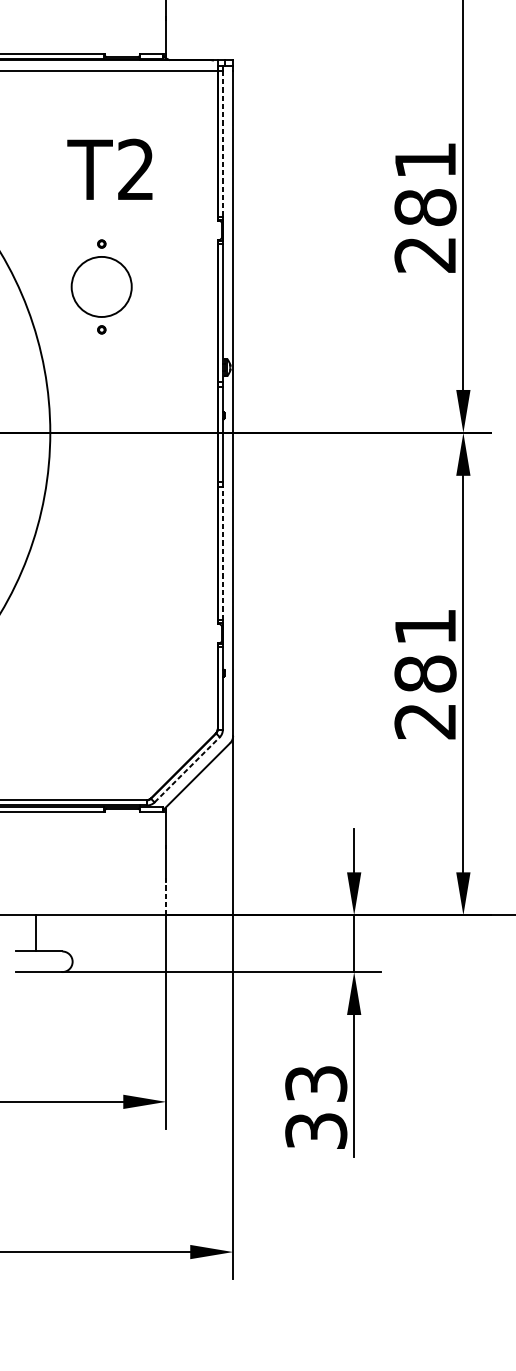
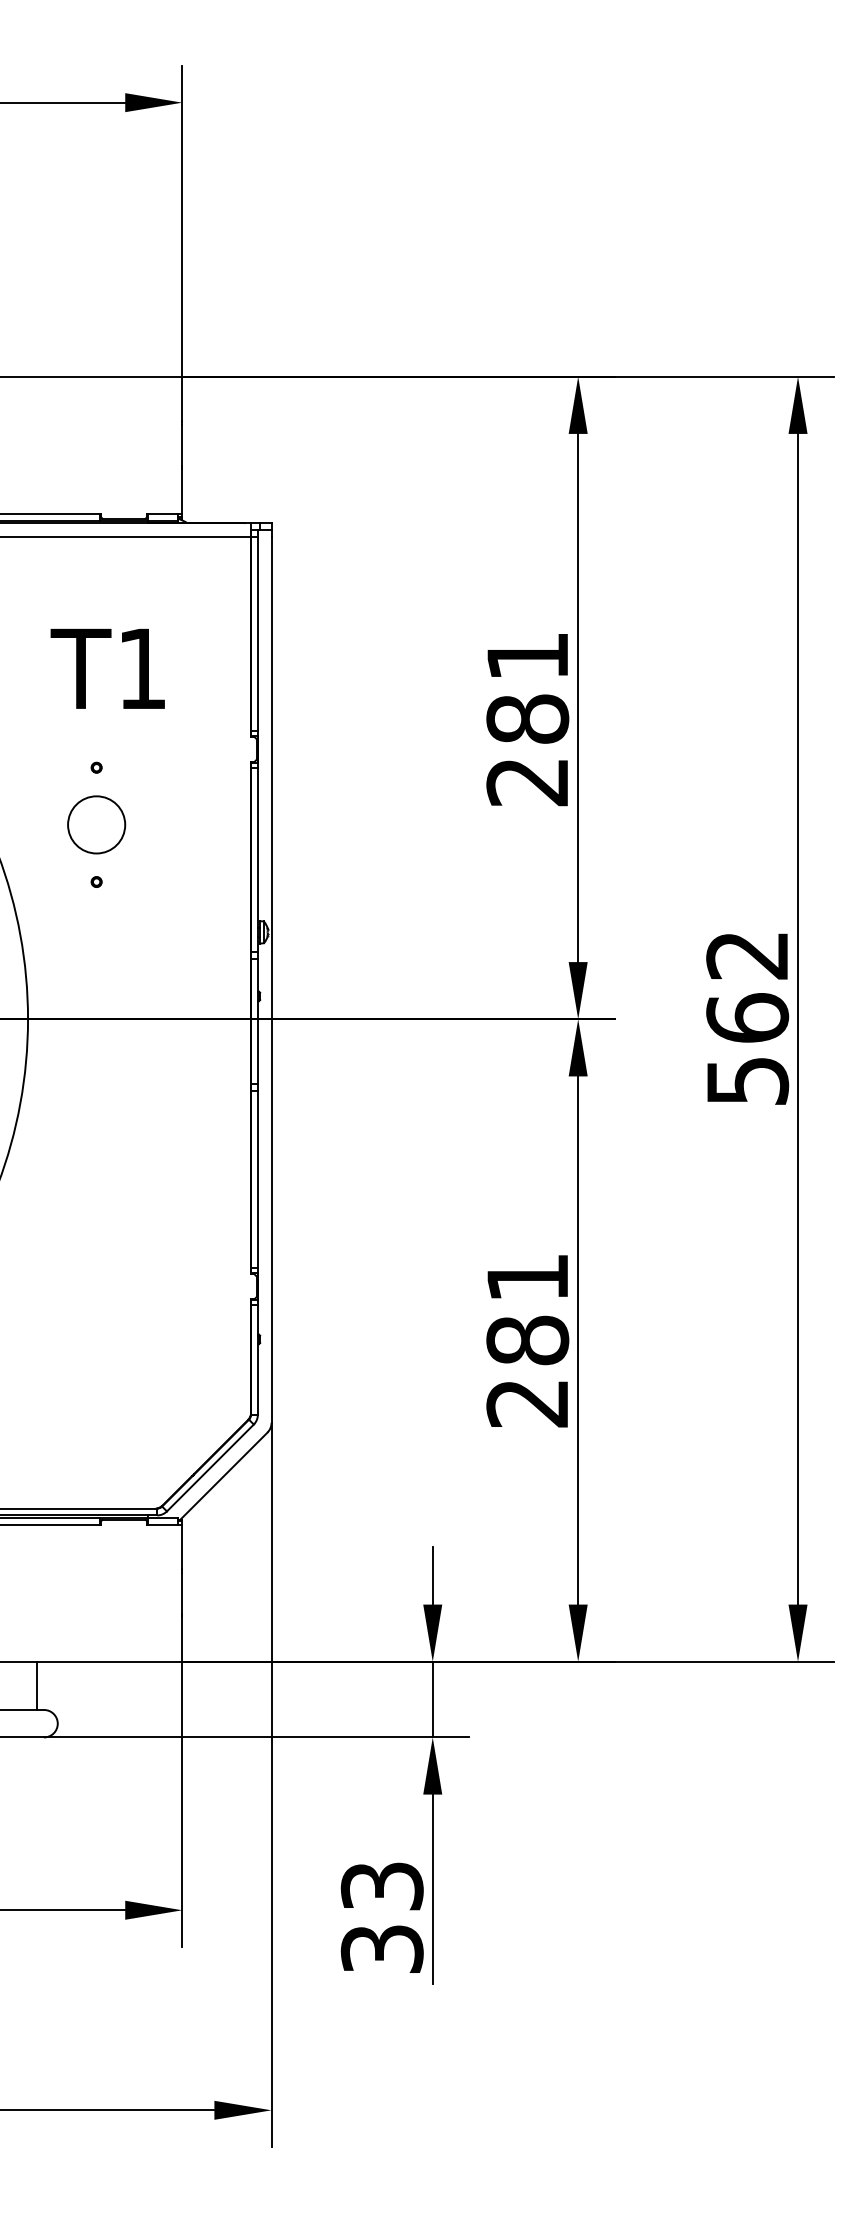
line: (222, 143) -> (257, 633), dashed -> solid
text: (135, 168) -> (141, 667), T2 -> T1
circle: (101, 286) -> (96, 824), size x0.71
line: (222, 553) -> (257, 1179), dashed -> solid
line: (187, 769) -> (210, 1467), dashed -> solid
line: (166, 897) -> (182, 1638), dashed -> solid
line: (36, 933) -> (37, 1685), moved

